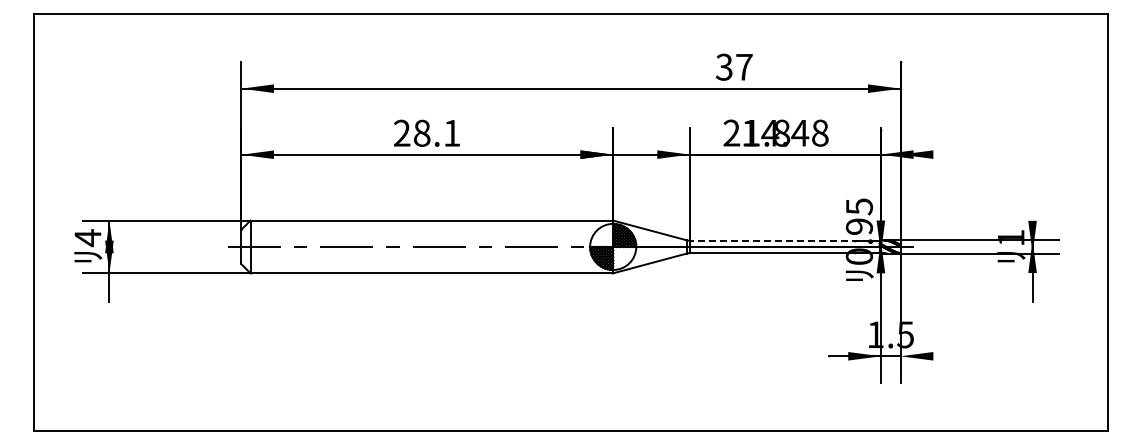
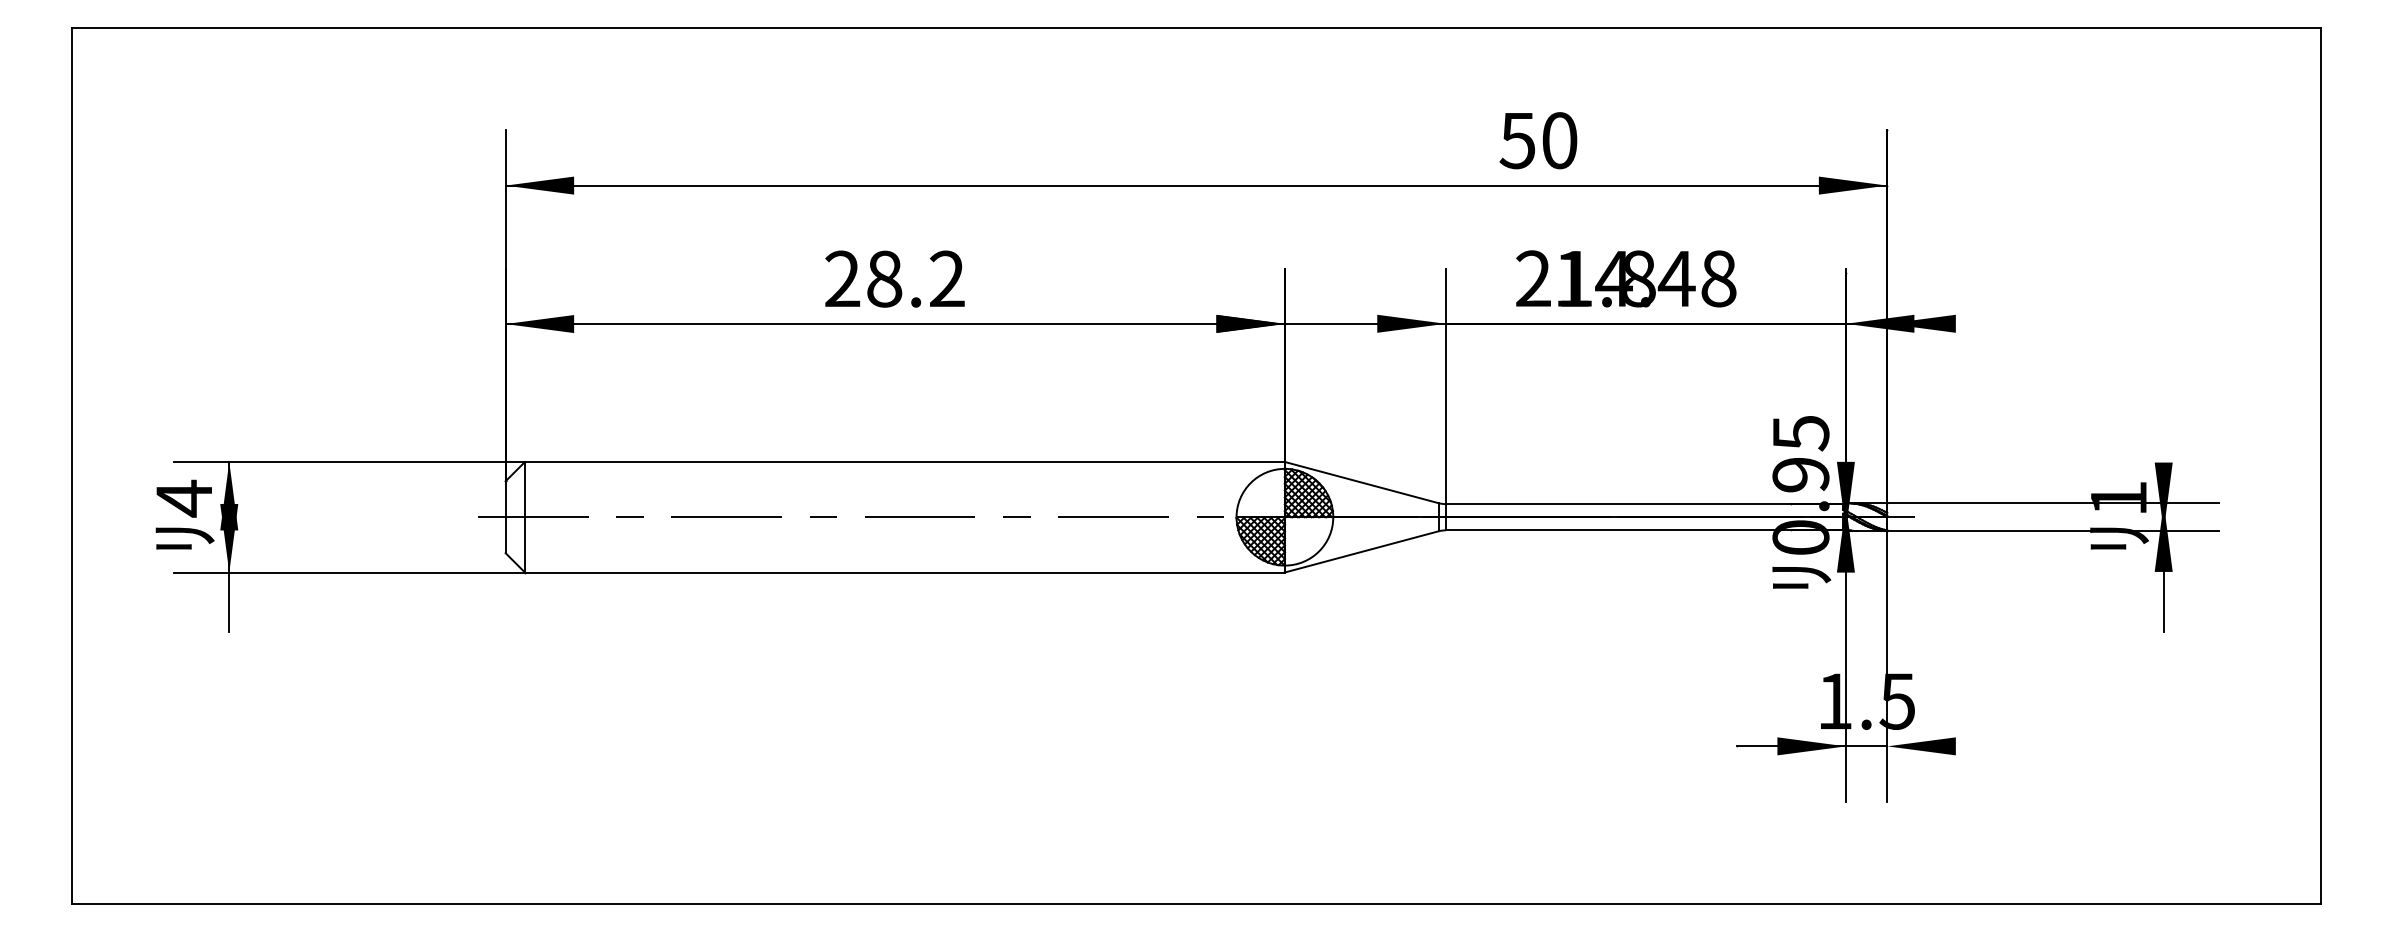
text: (734, 66) -> (1539, 139), 37 -> 50
text: (451, 132) -> (946, 277), 28.1 -> 28.2
line: (784, 240) -> (1643, 503), dashed -> solid

